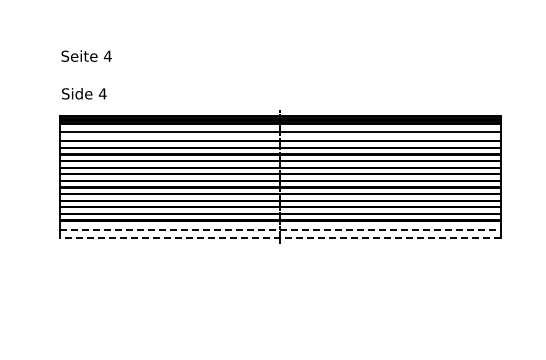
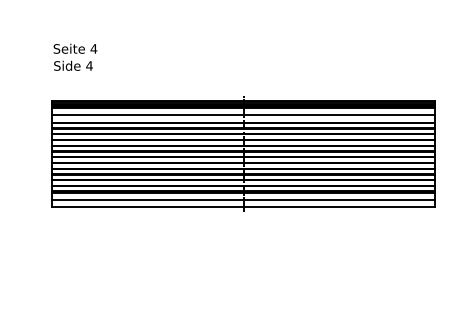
text: (84, 93) -> (73, 65), moved
line: (280, 229) -> (244, 199), dashed -> solid
line: (279, 238) -> (243, 207), dashed -> solid

